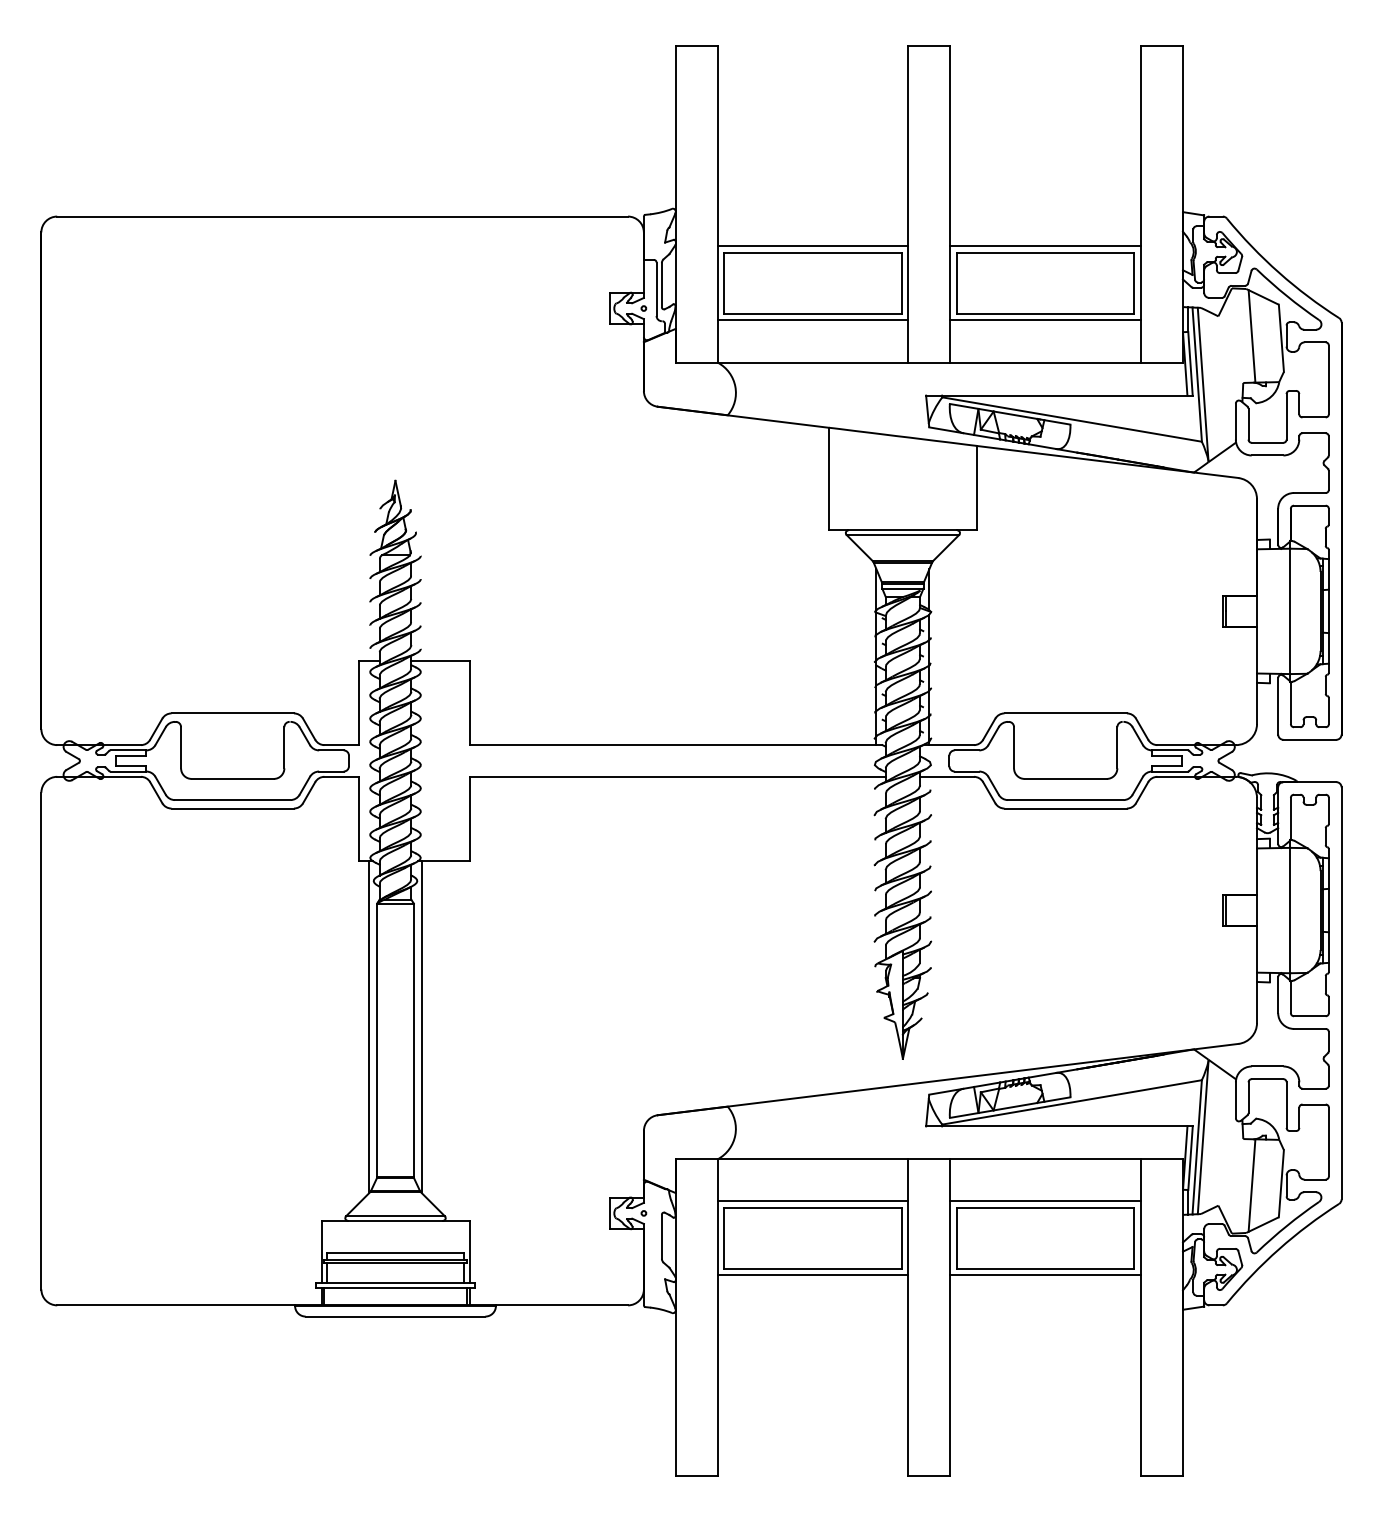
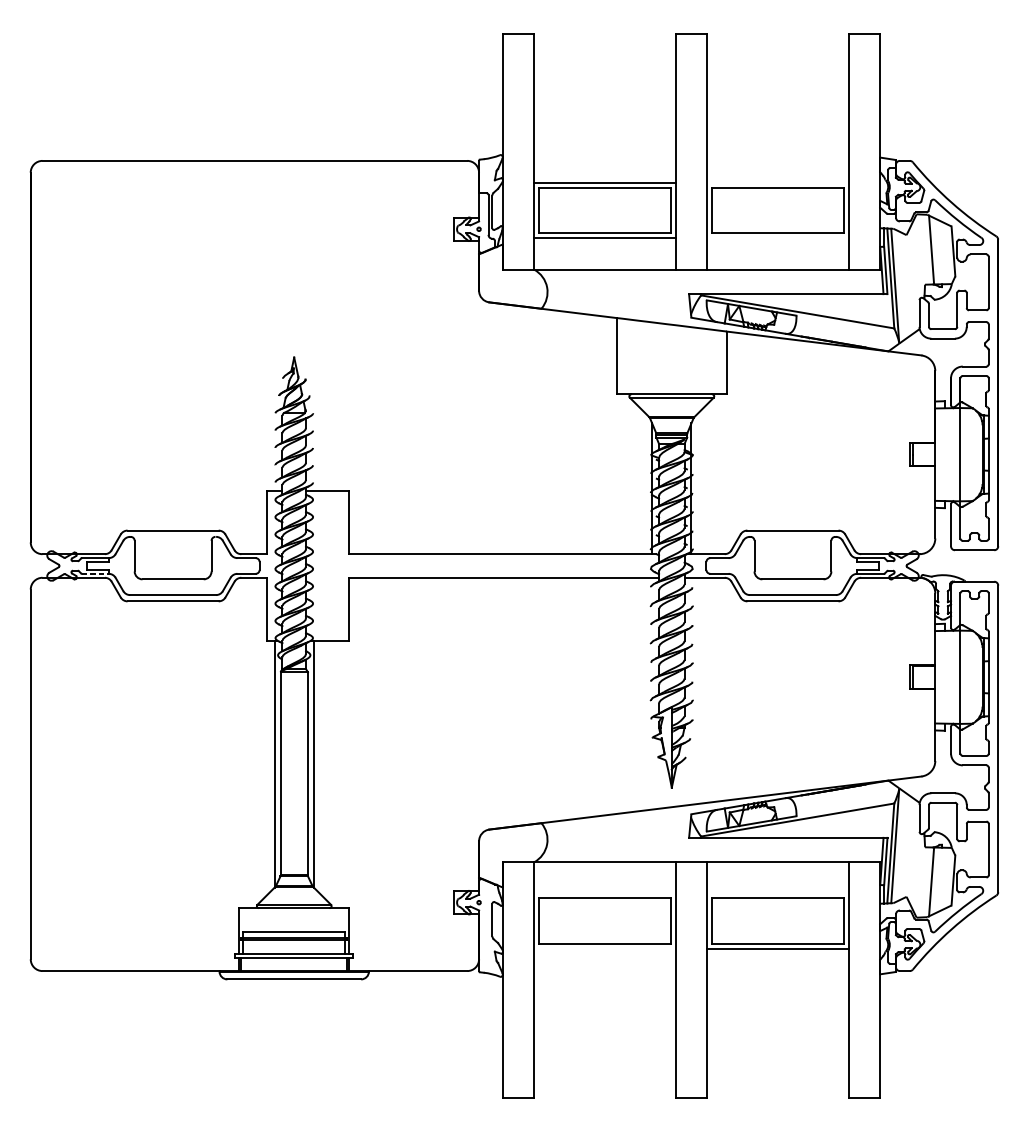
line: (1045, 246) -> (777, 183), removed
line: (1045, 320) -> (777, 238), removed
line: (128, 771) -> (95, 573), solid -> dashed
line: (812, 1201) -> (604, 893), removed
line: (1045, 1201) -> (777, 893), removed
line: (812, 1275) -> (604, 948), removed

